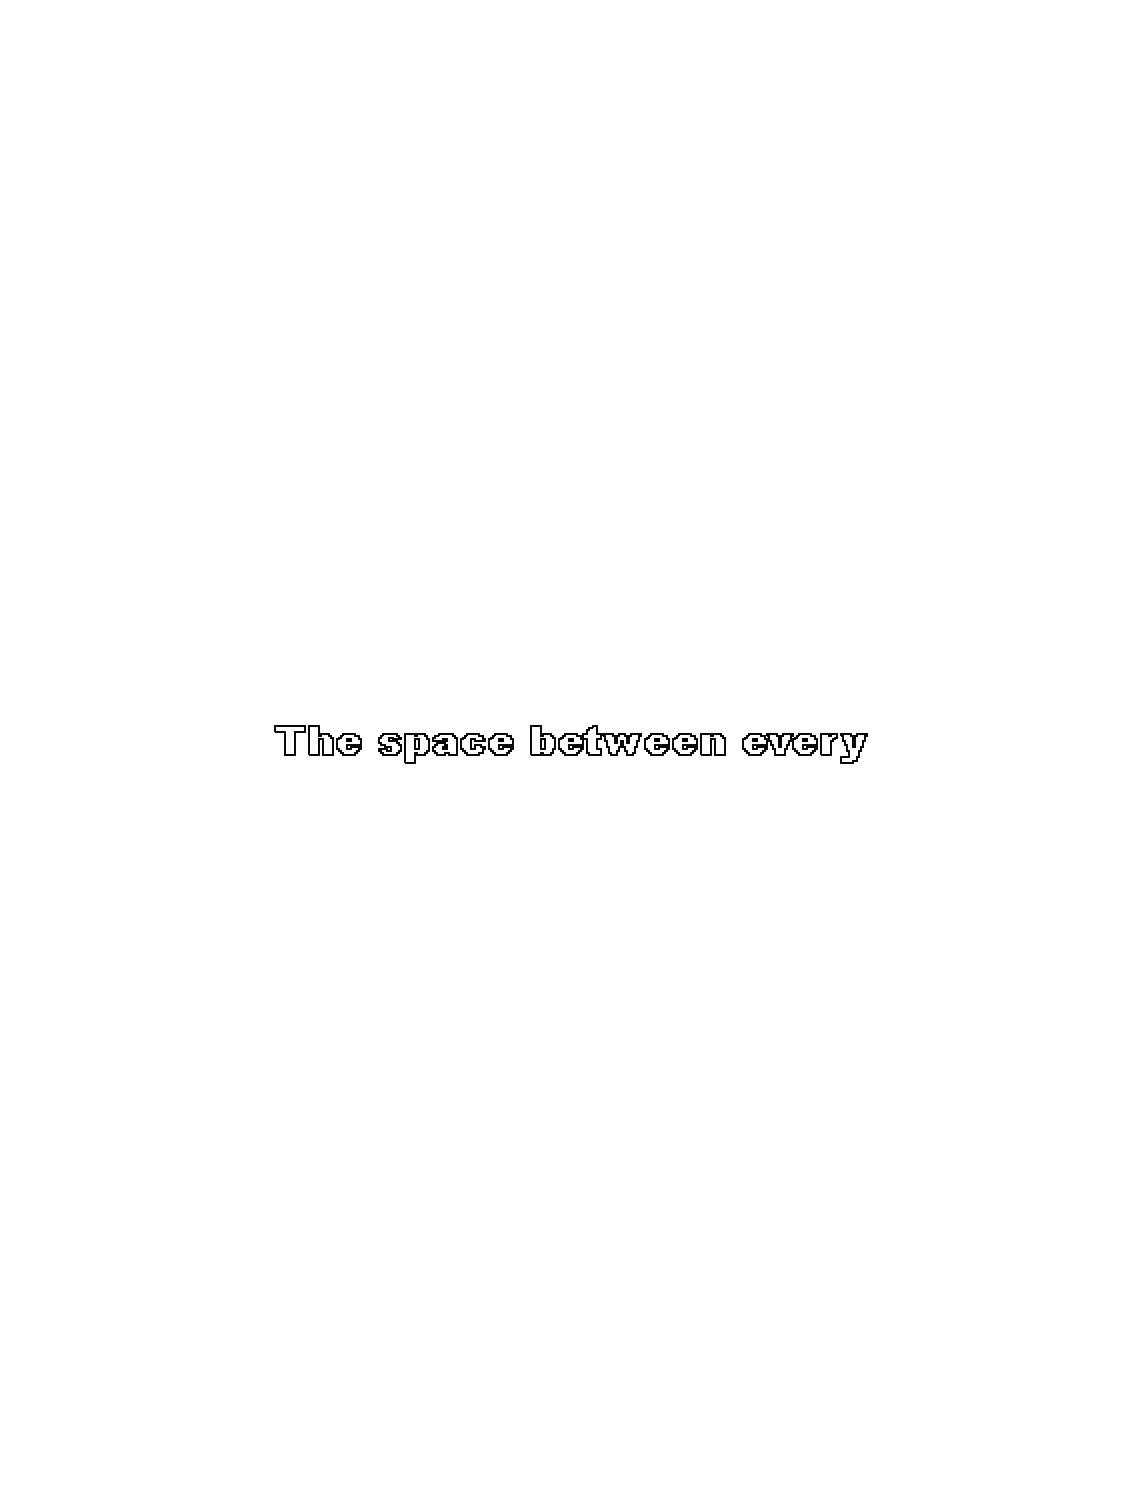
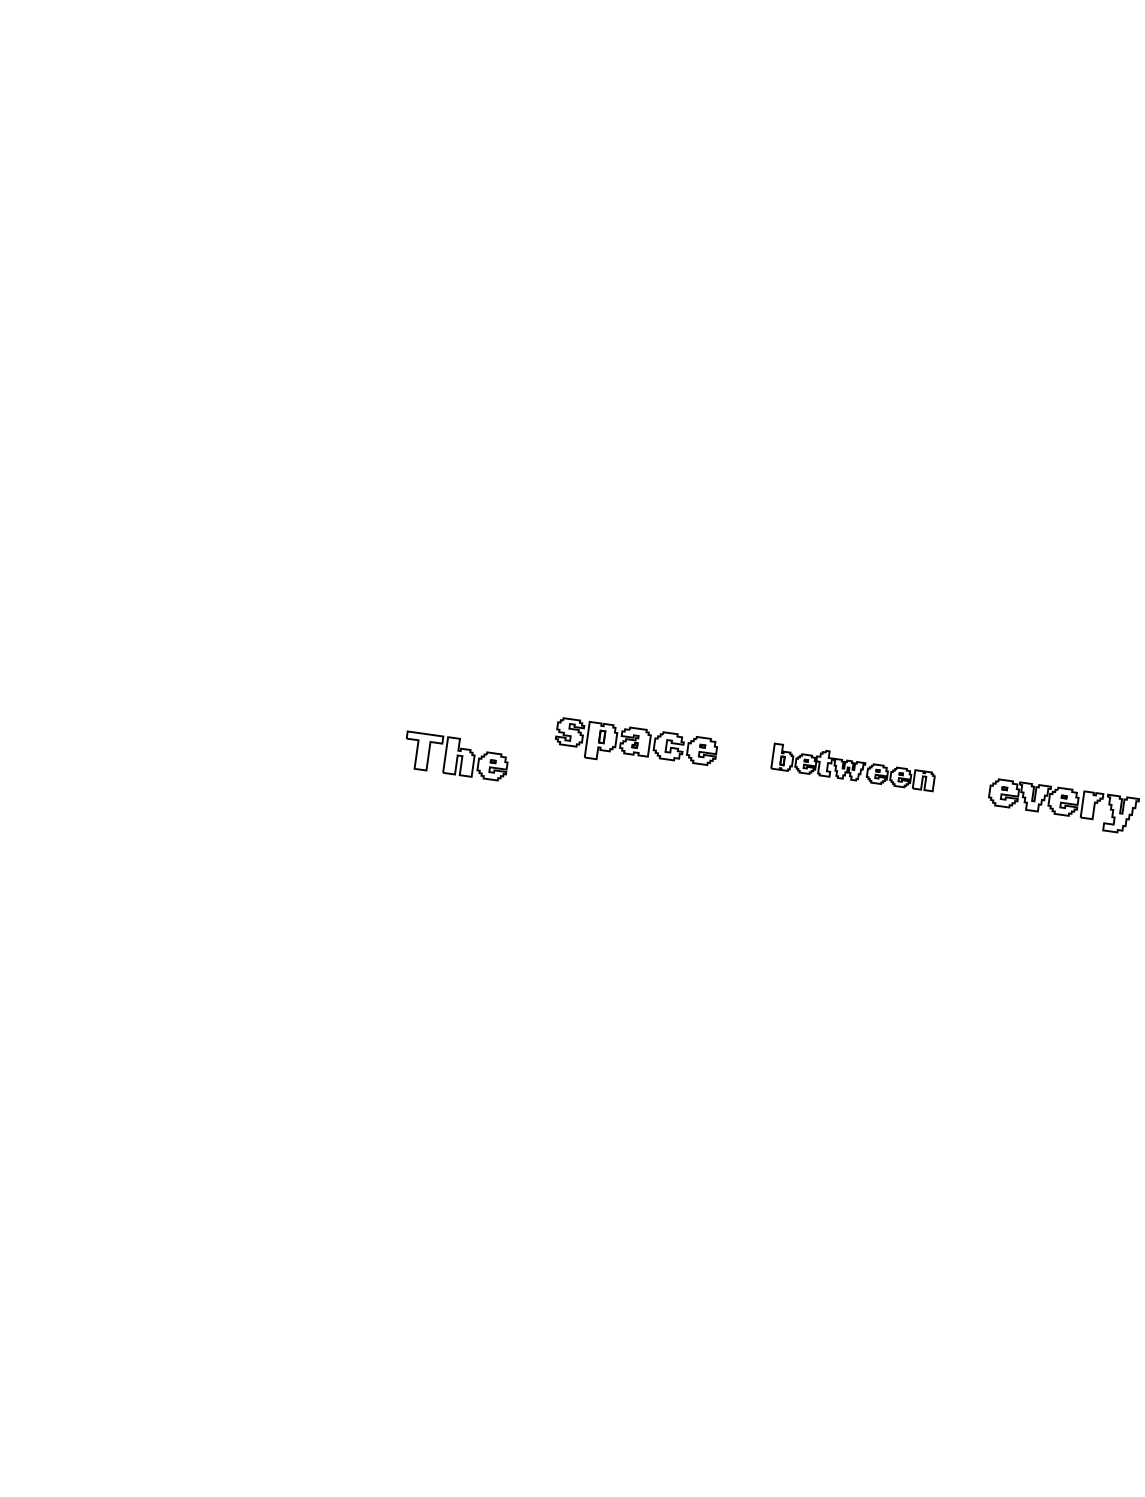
part: (317, 740) -> (455, 756), moved
part: (627, 740) -> (853, 767), size x0.7

